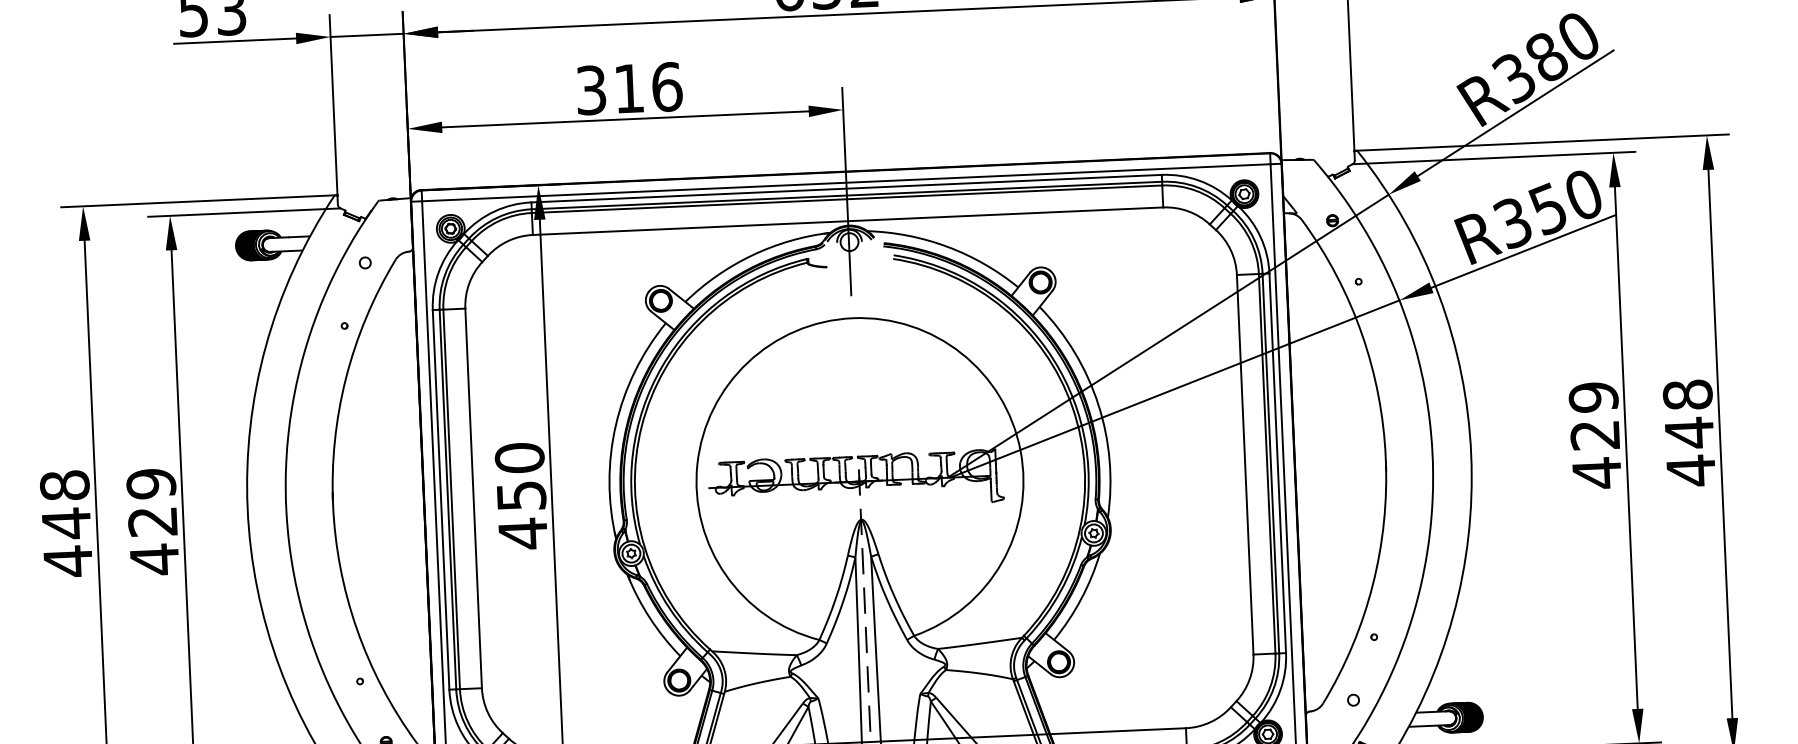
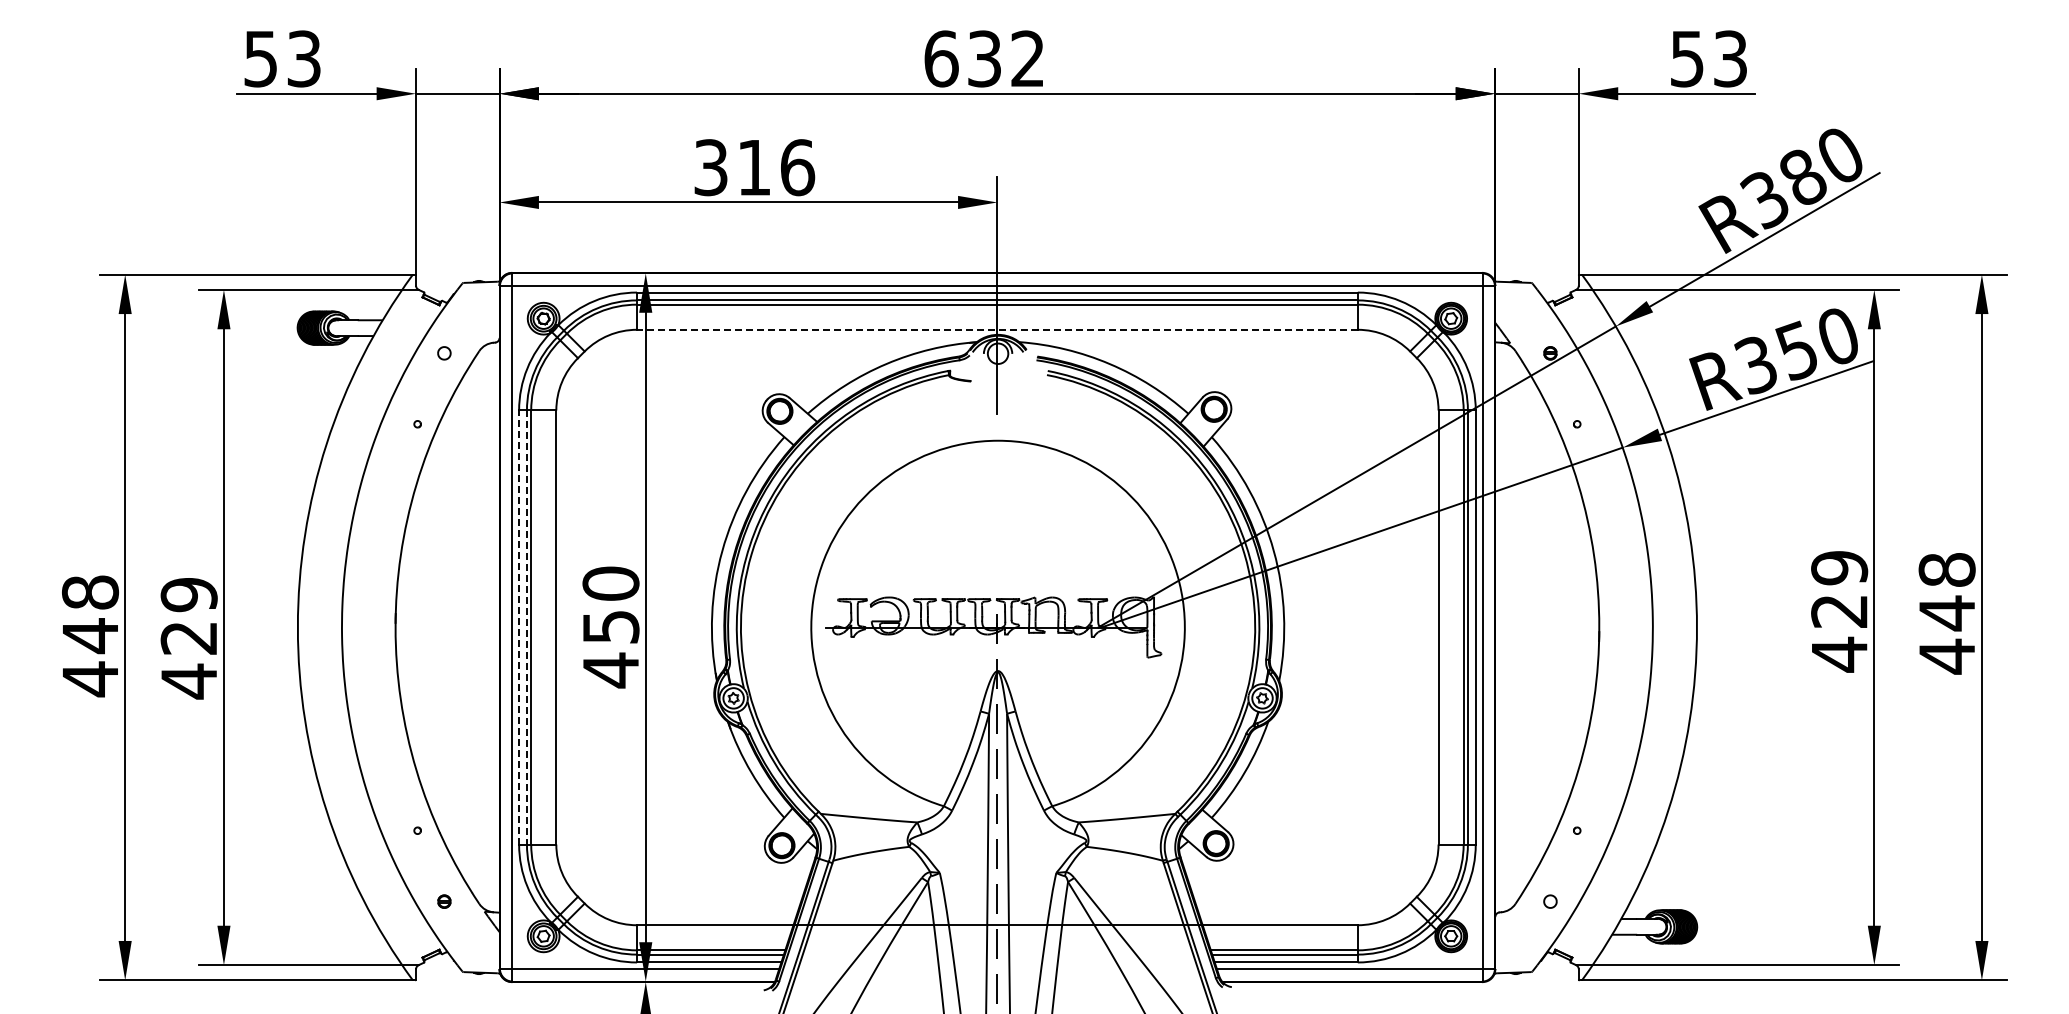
line: (847, 221) -> (996, 329), solid -> dashed
line: (441, 499) -> (519, 627), solid -> dashed
line: (447, 500) -> (526, 628), solid -> dashed

